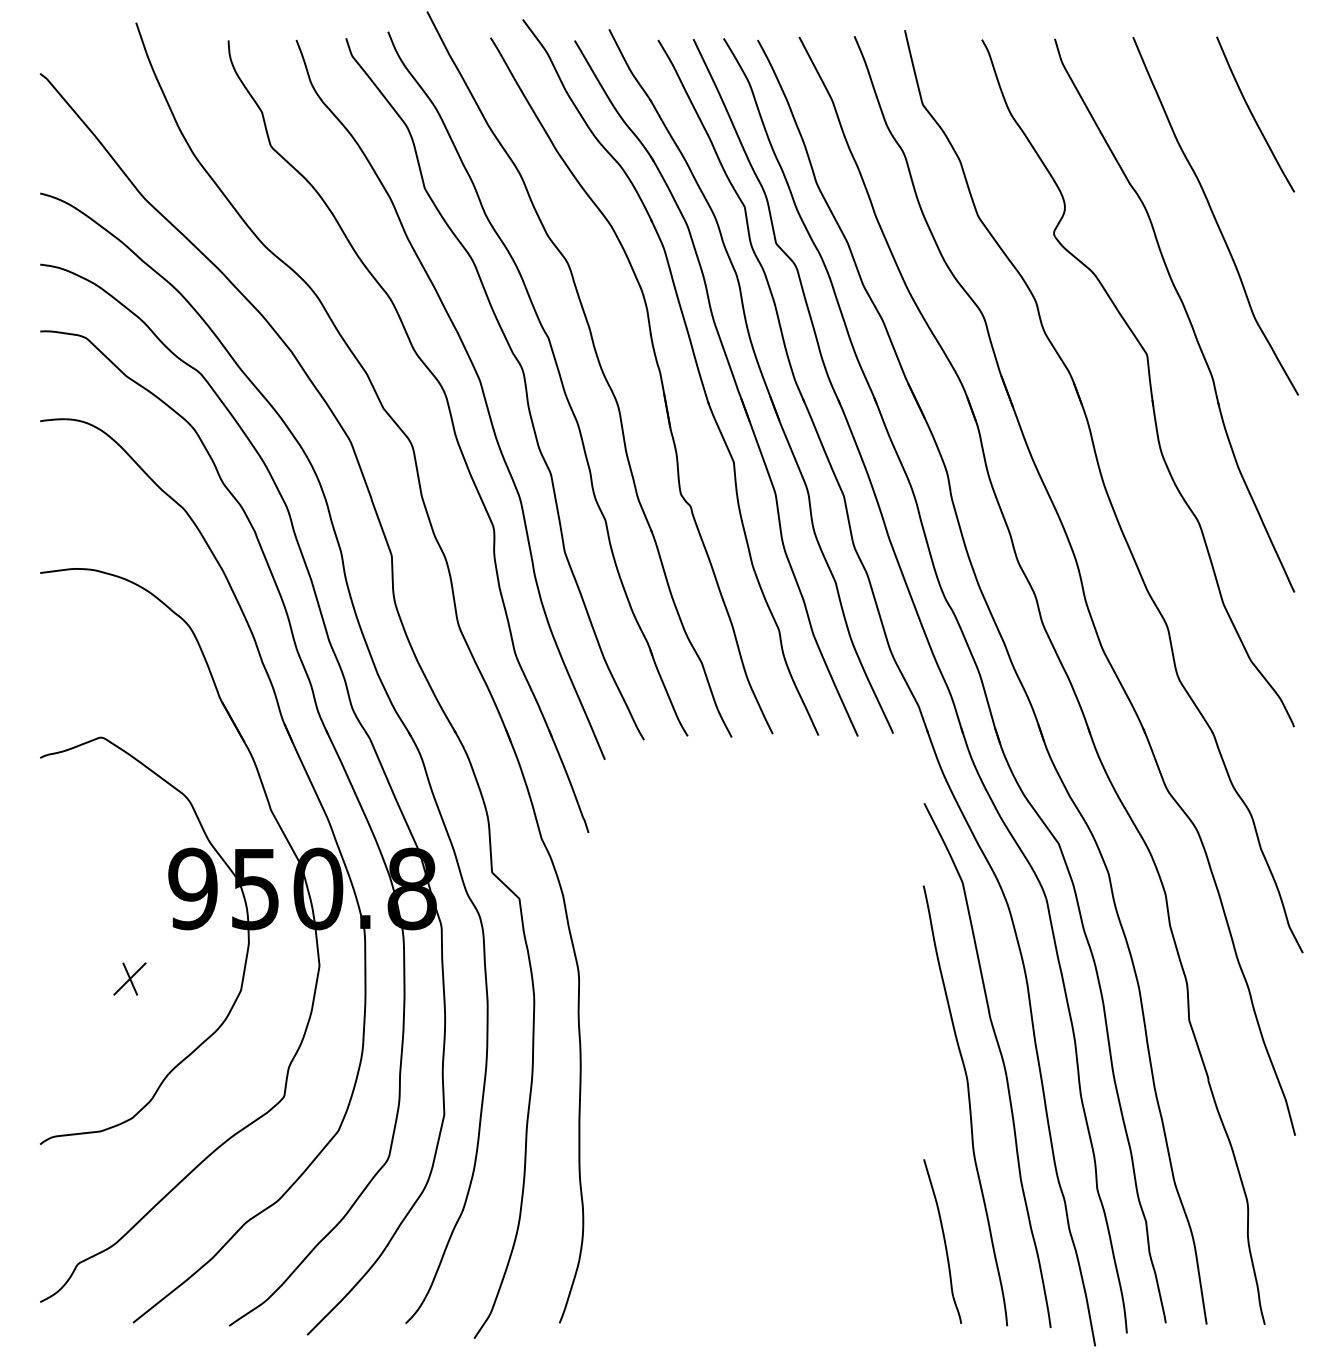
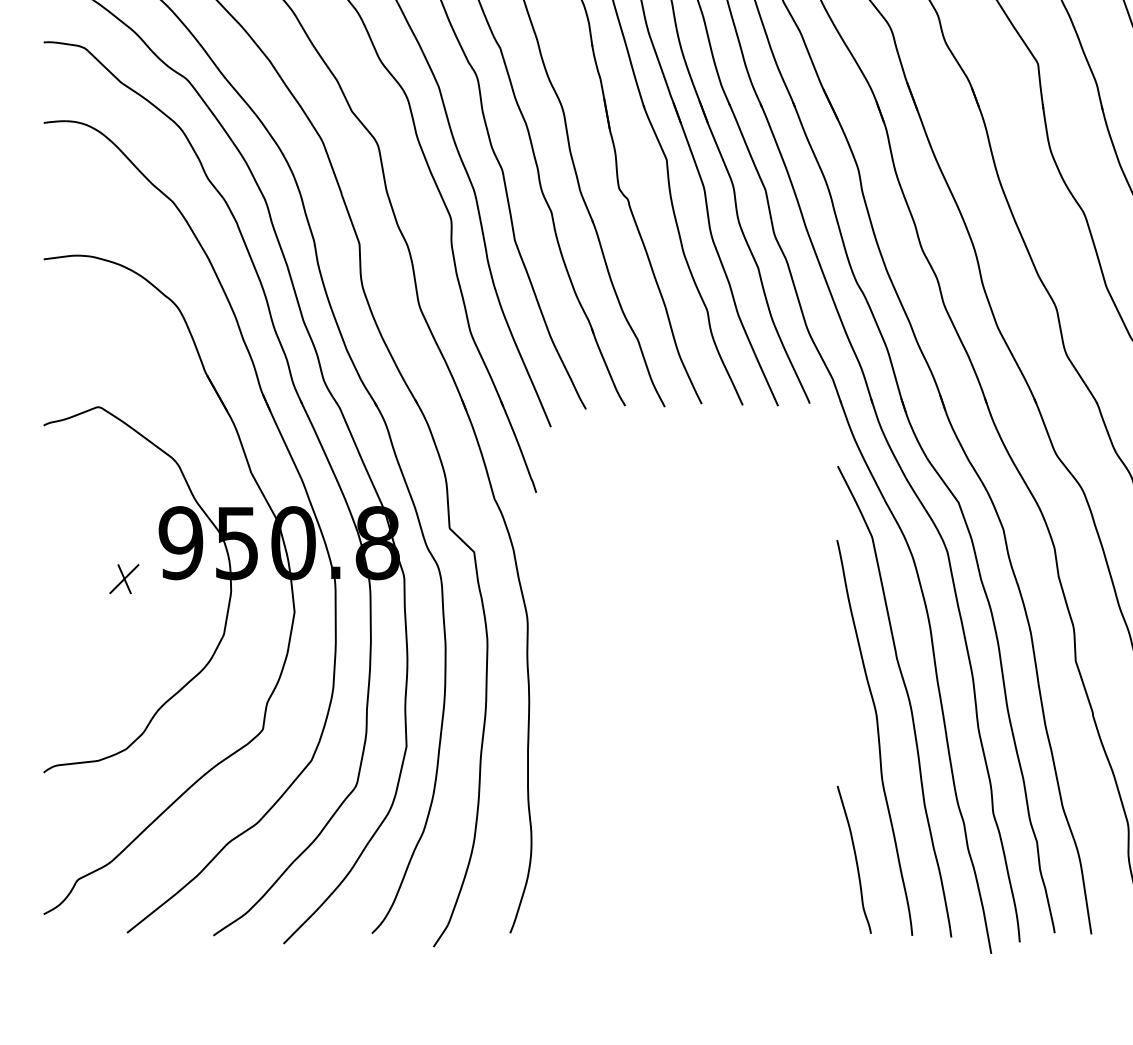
part: (129, 978) -> (123, 578), moved

